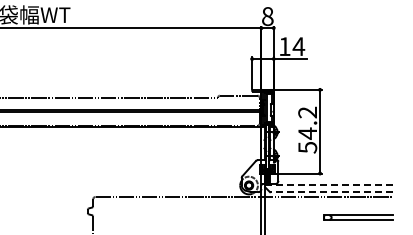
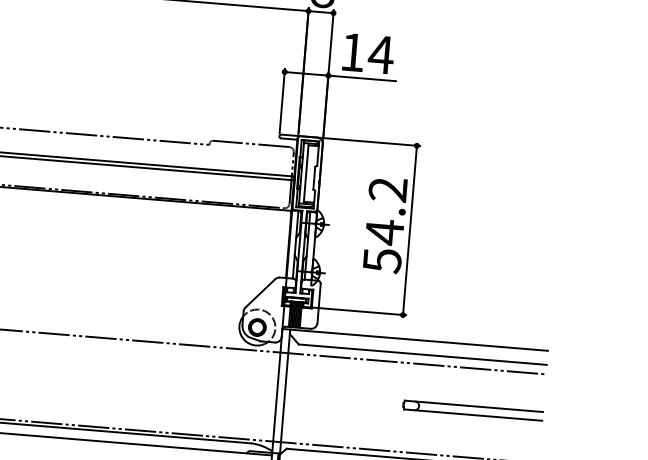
line: (327, 185) -> (416, 340), dashed -> solid
line: (330, 192) -> (420, 355), dashed -> solid

